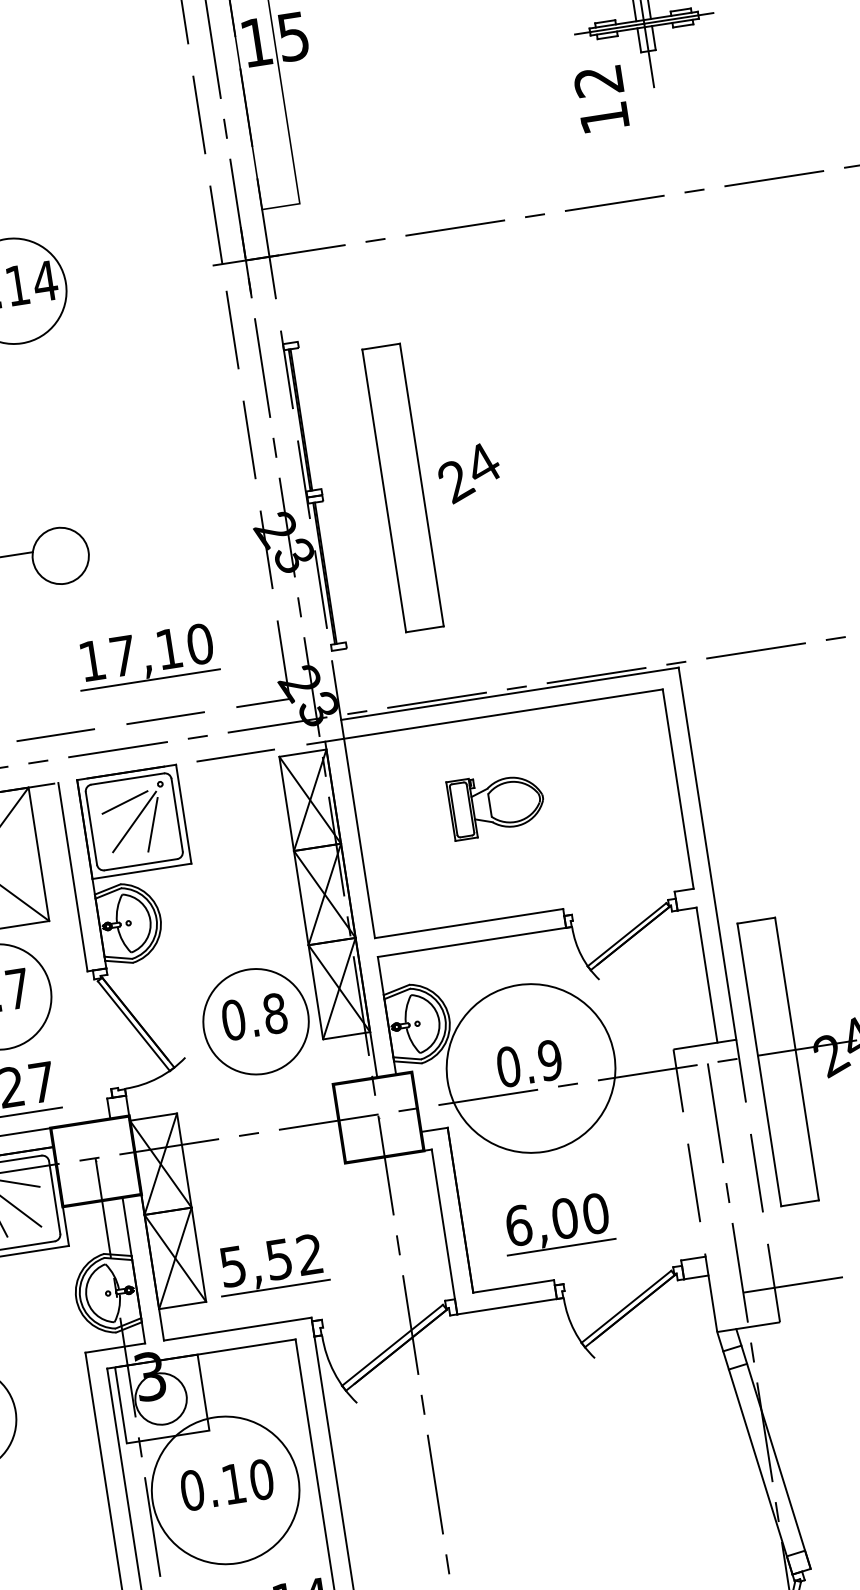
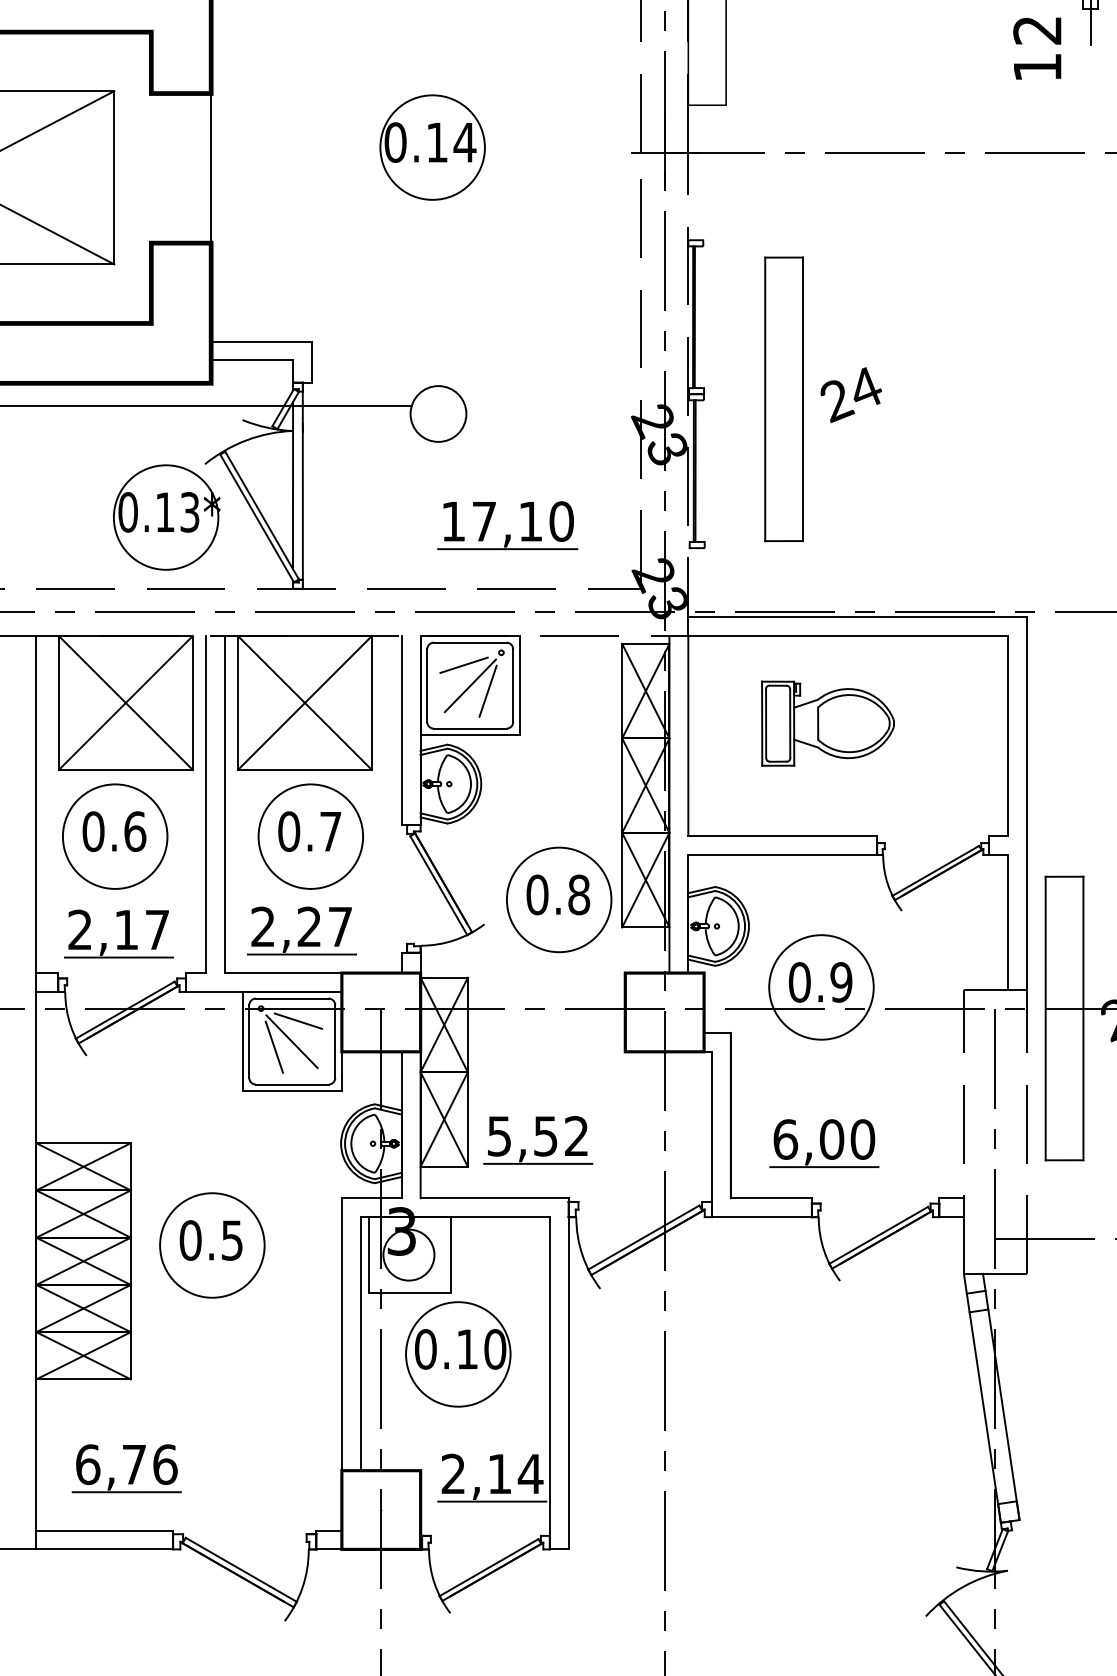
part: (496, 804) -> (827, 723), size x1.43
circle: (531, 1068) -> (821, 987), size x0.62
circle: (225, 1490) -> (458, 1354), size x0.71

